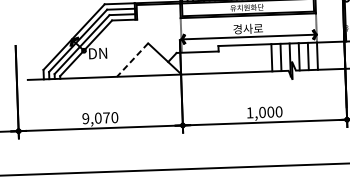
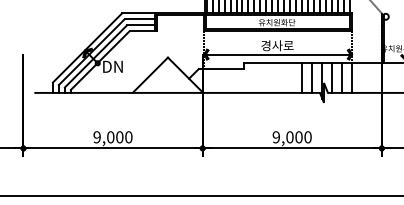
line: (132, 60) -> (150, 75), dashed -> solid
text: (249, 113) -> (275, 137), 1,000 -> 9,000
text: (106, 118) -> (119, 137), 9,070 -> 9,000

